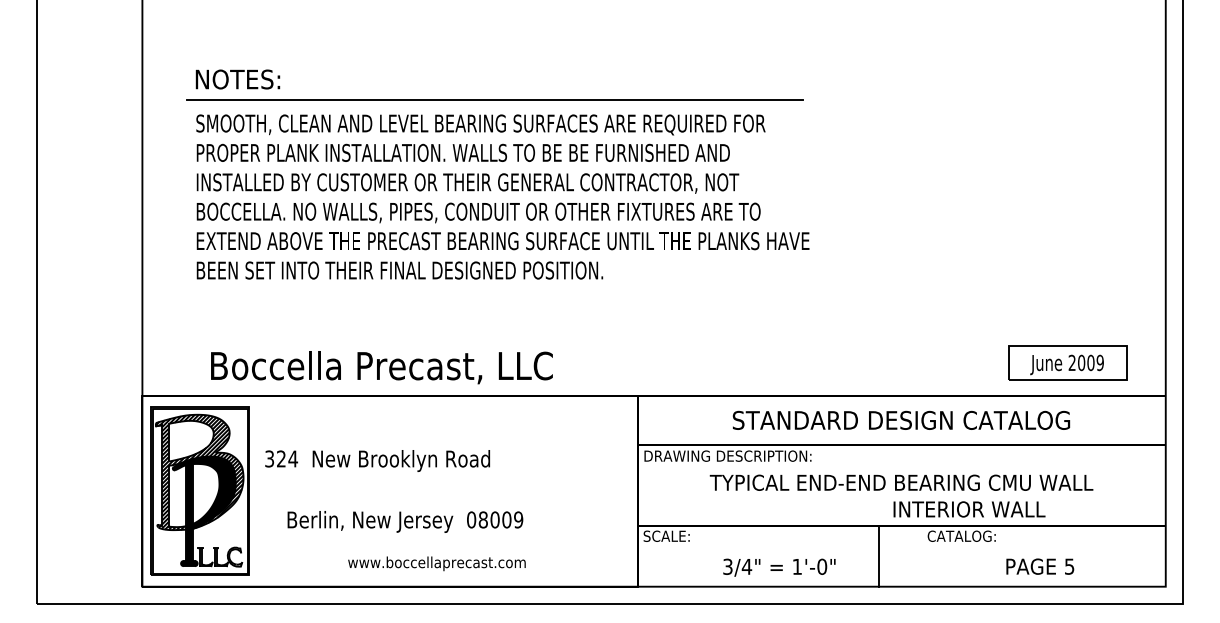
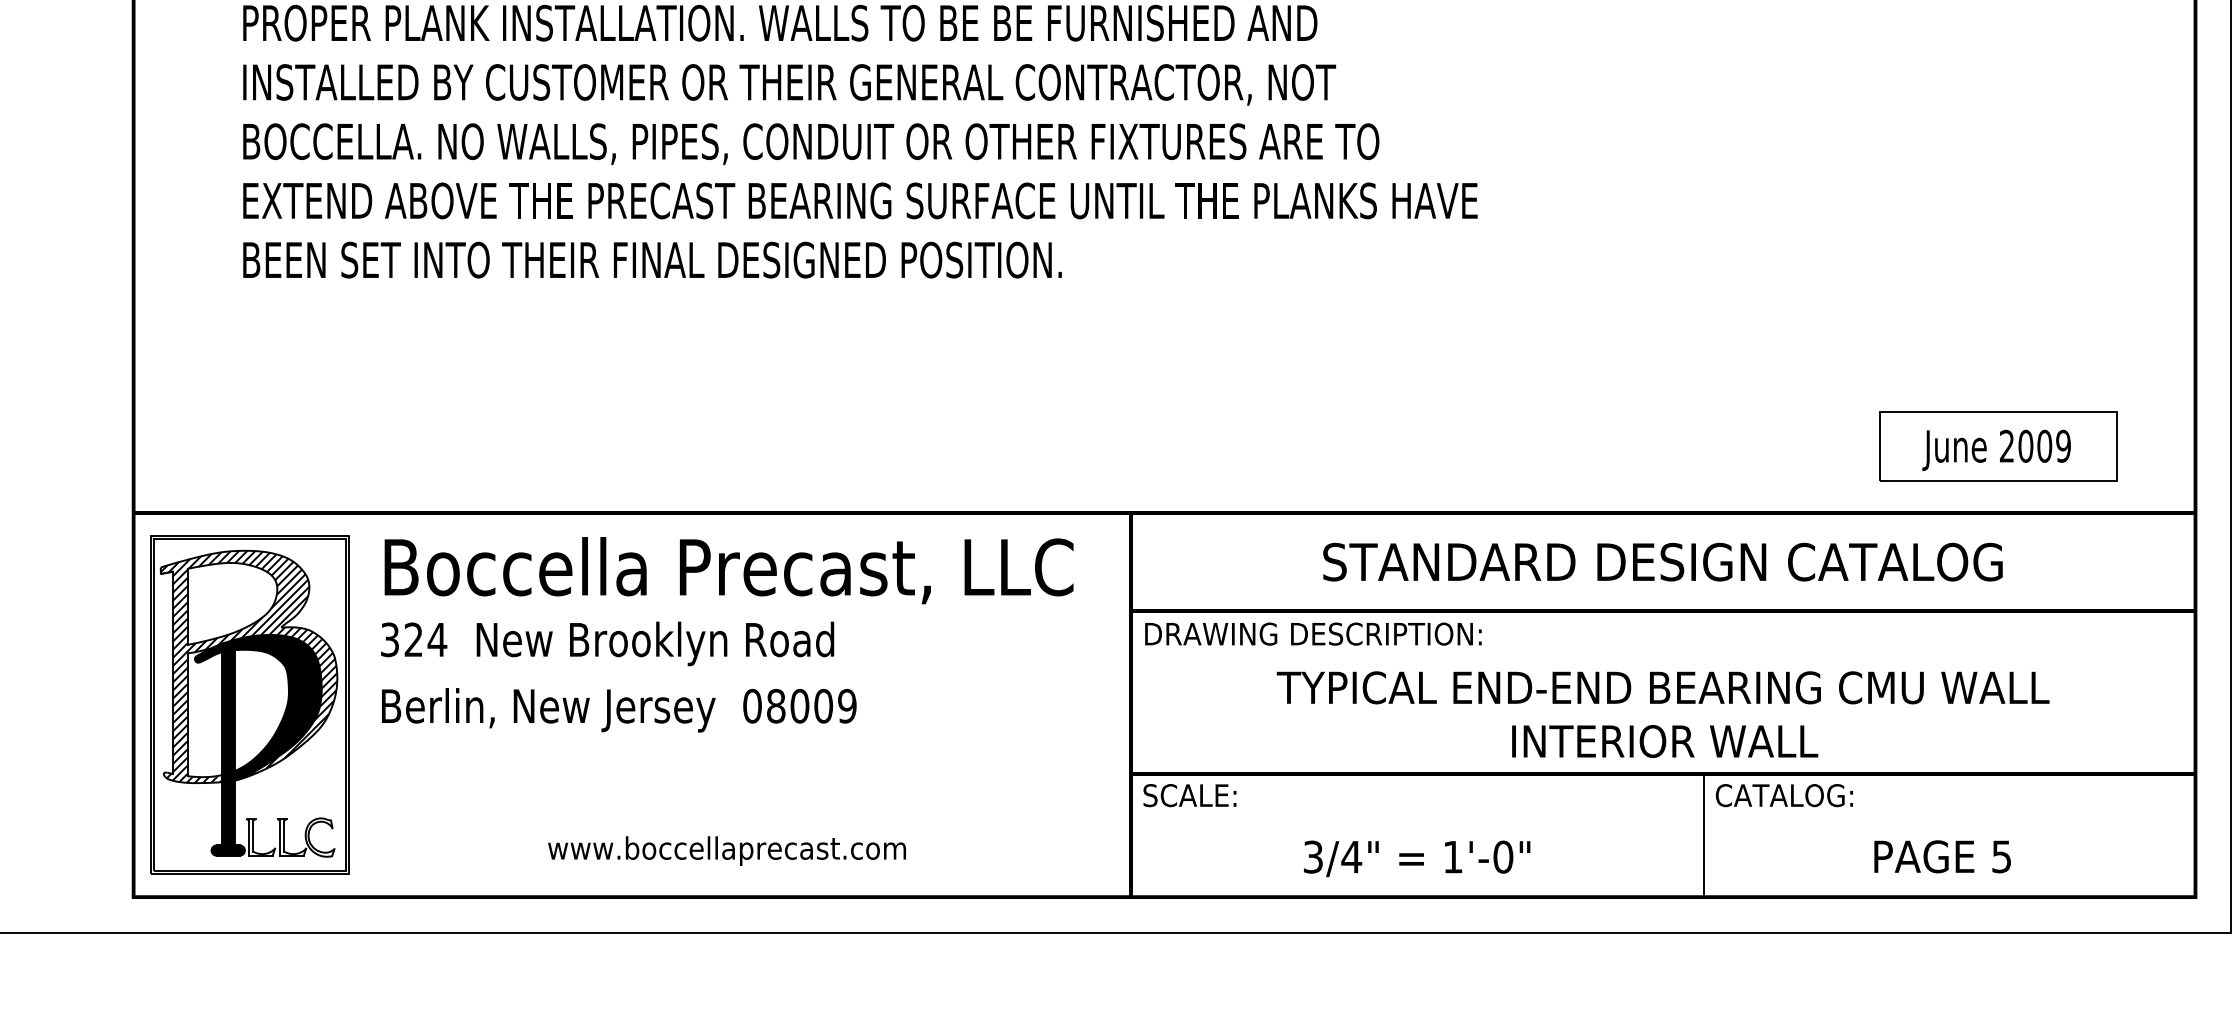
text: (381, 367) -> (728, 570), moved
text: (969, 509) -> (1665, 741), moved
text: (405, 521) -> (619, 709), moved
line: (878, 555) -> (1703, 834), moved

